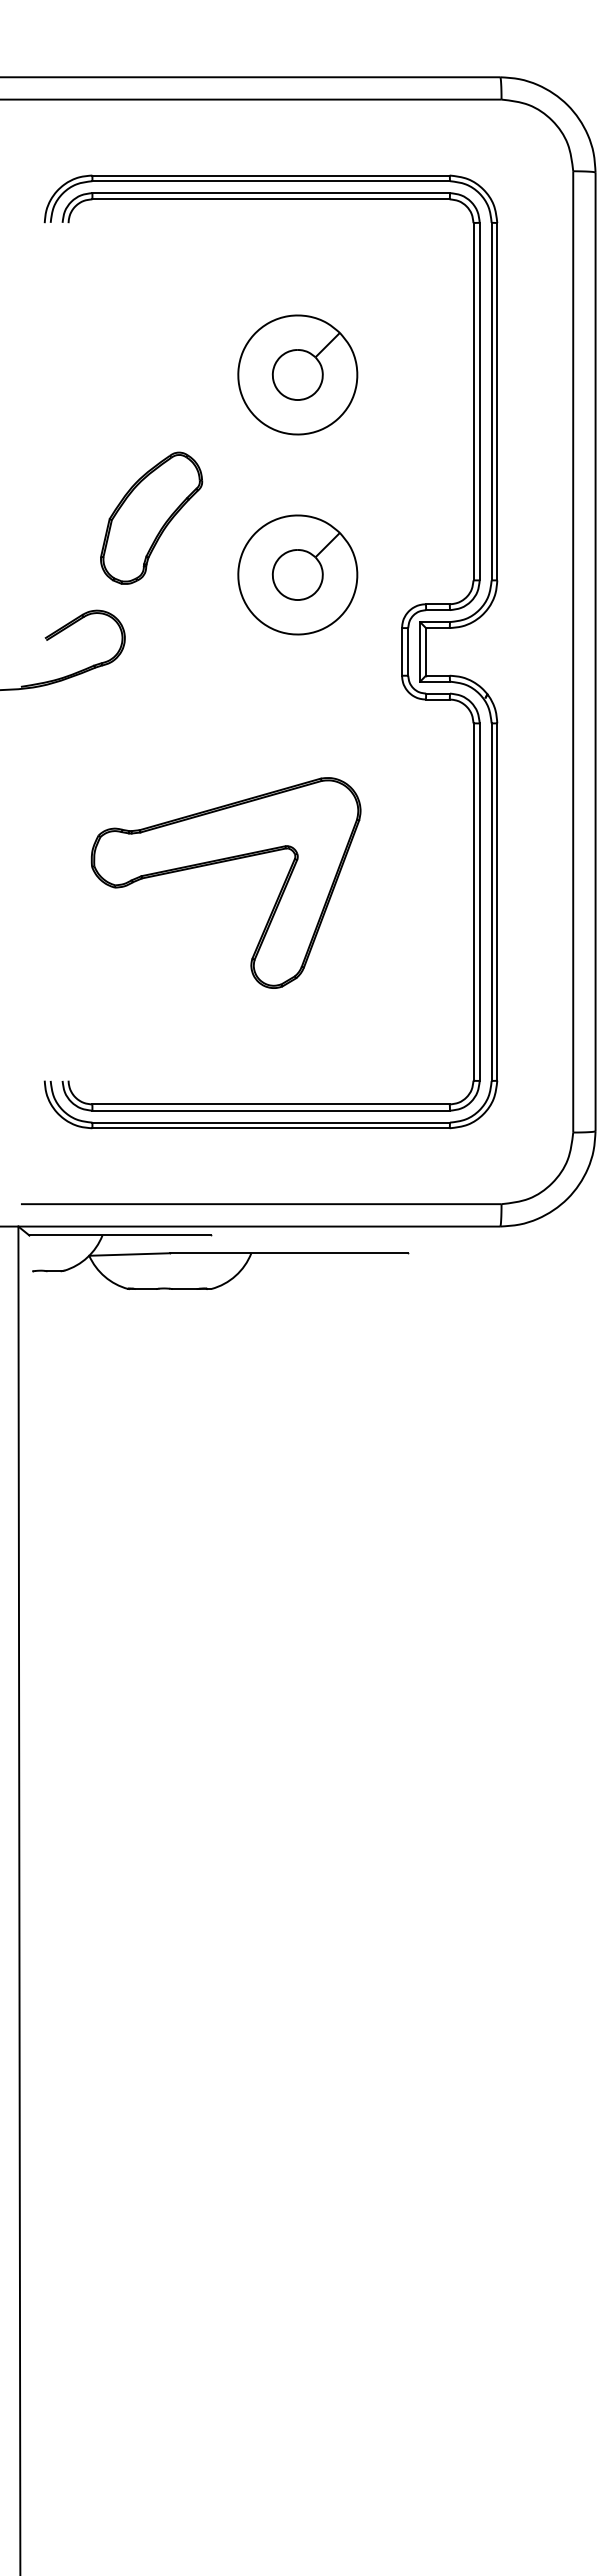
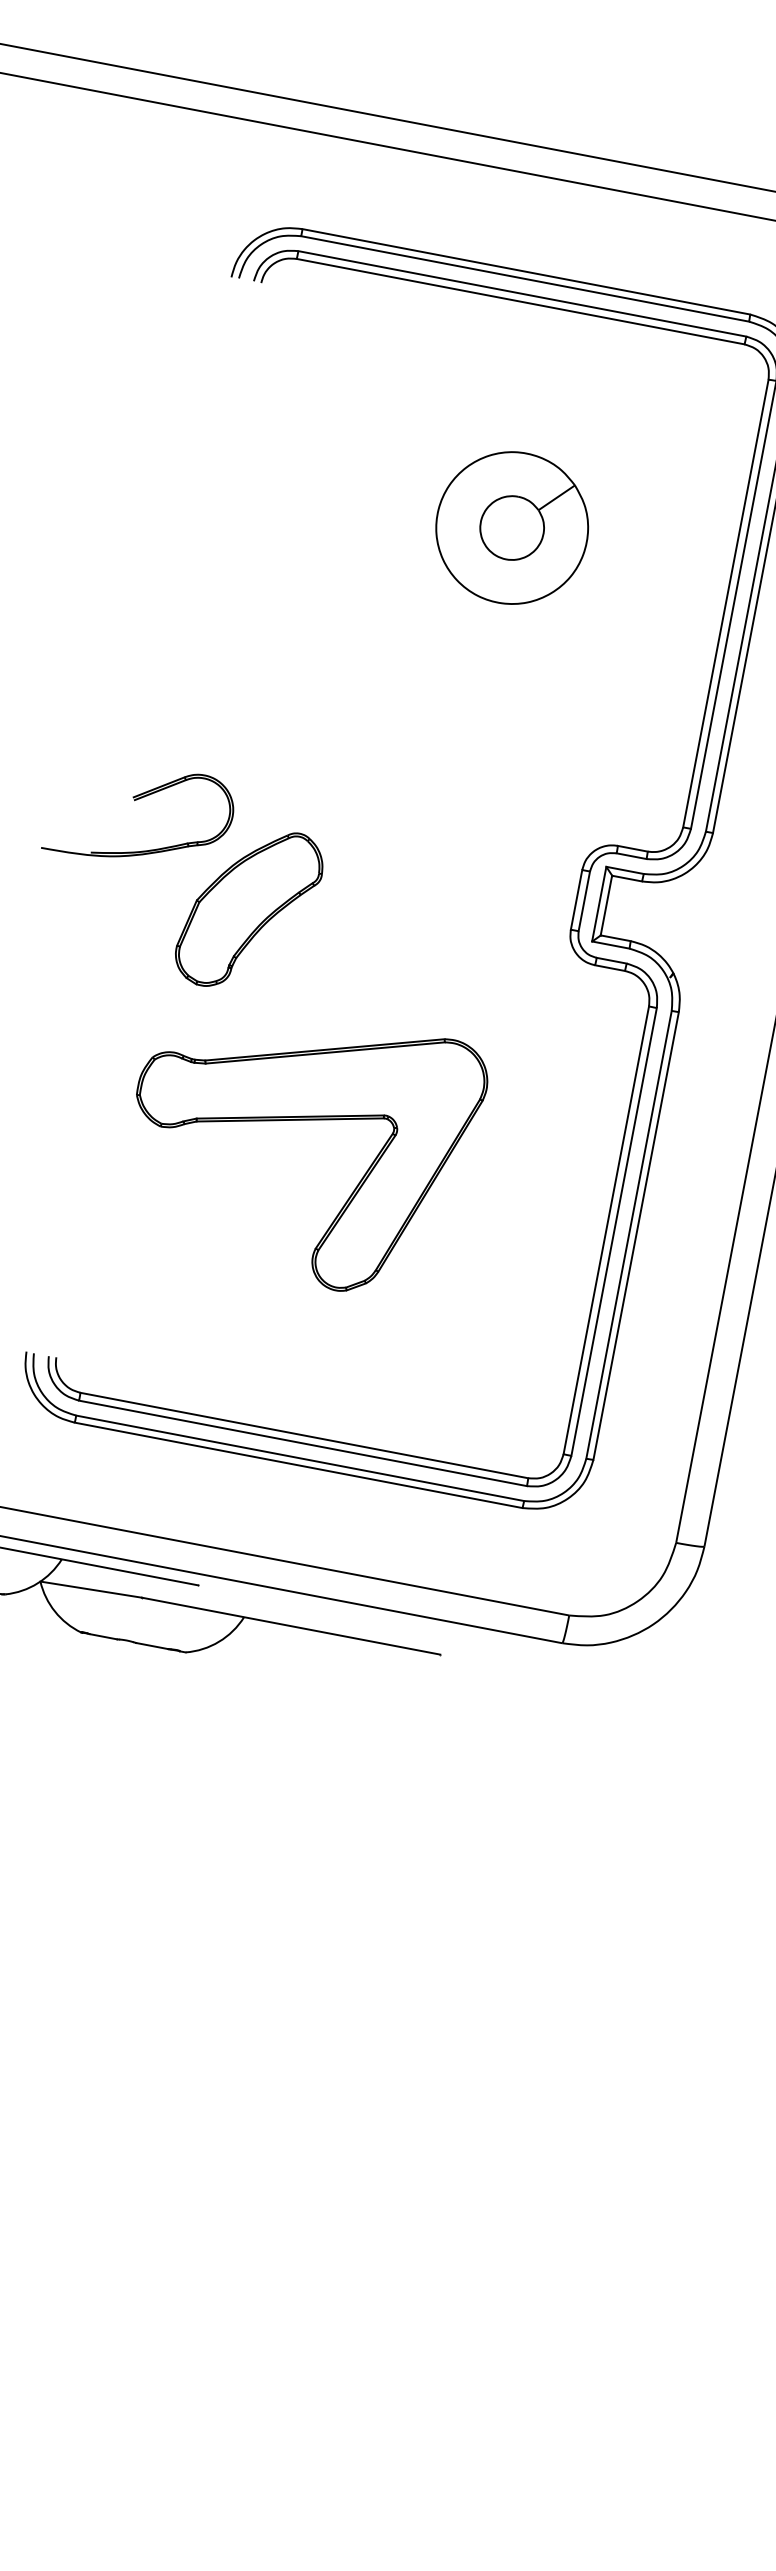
part: (151, 517) -> (249, 908), moved
part: (297, 574) -> (464, 777), removed

